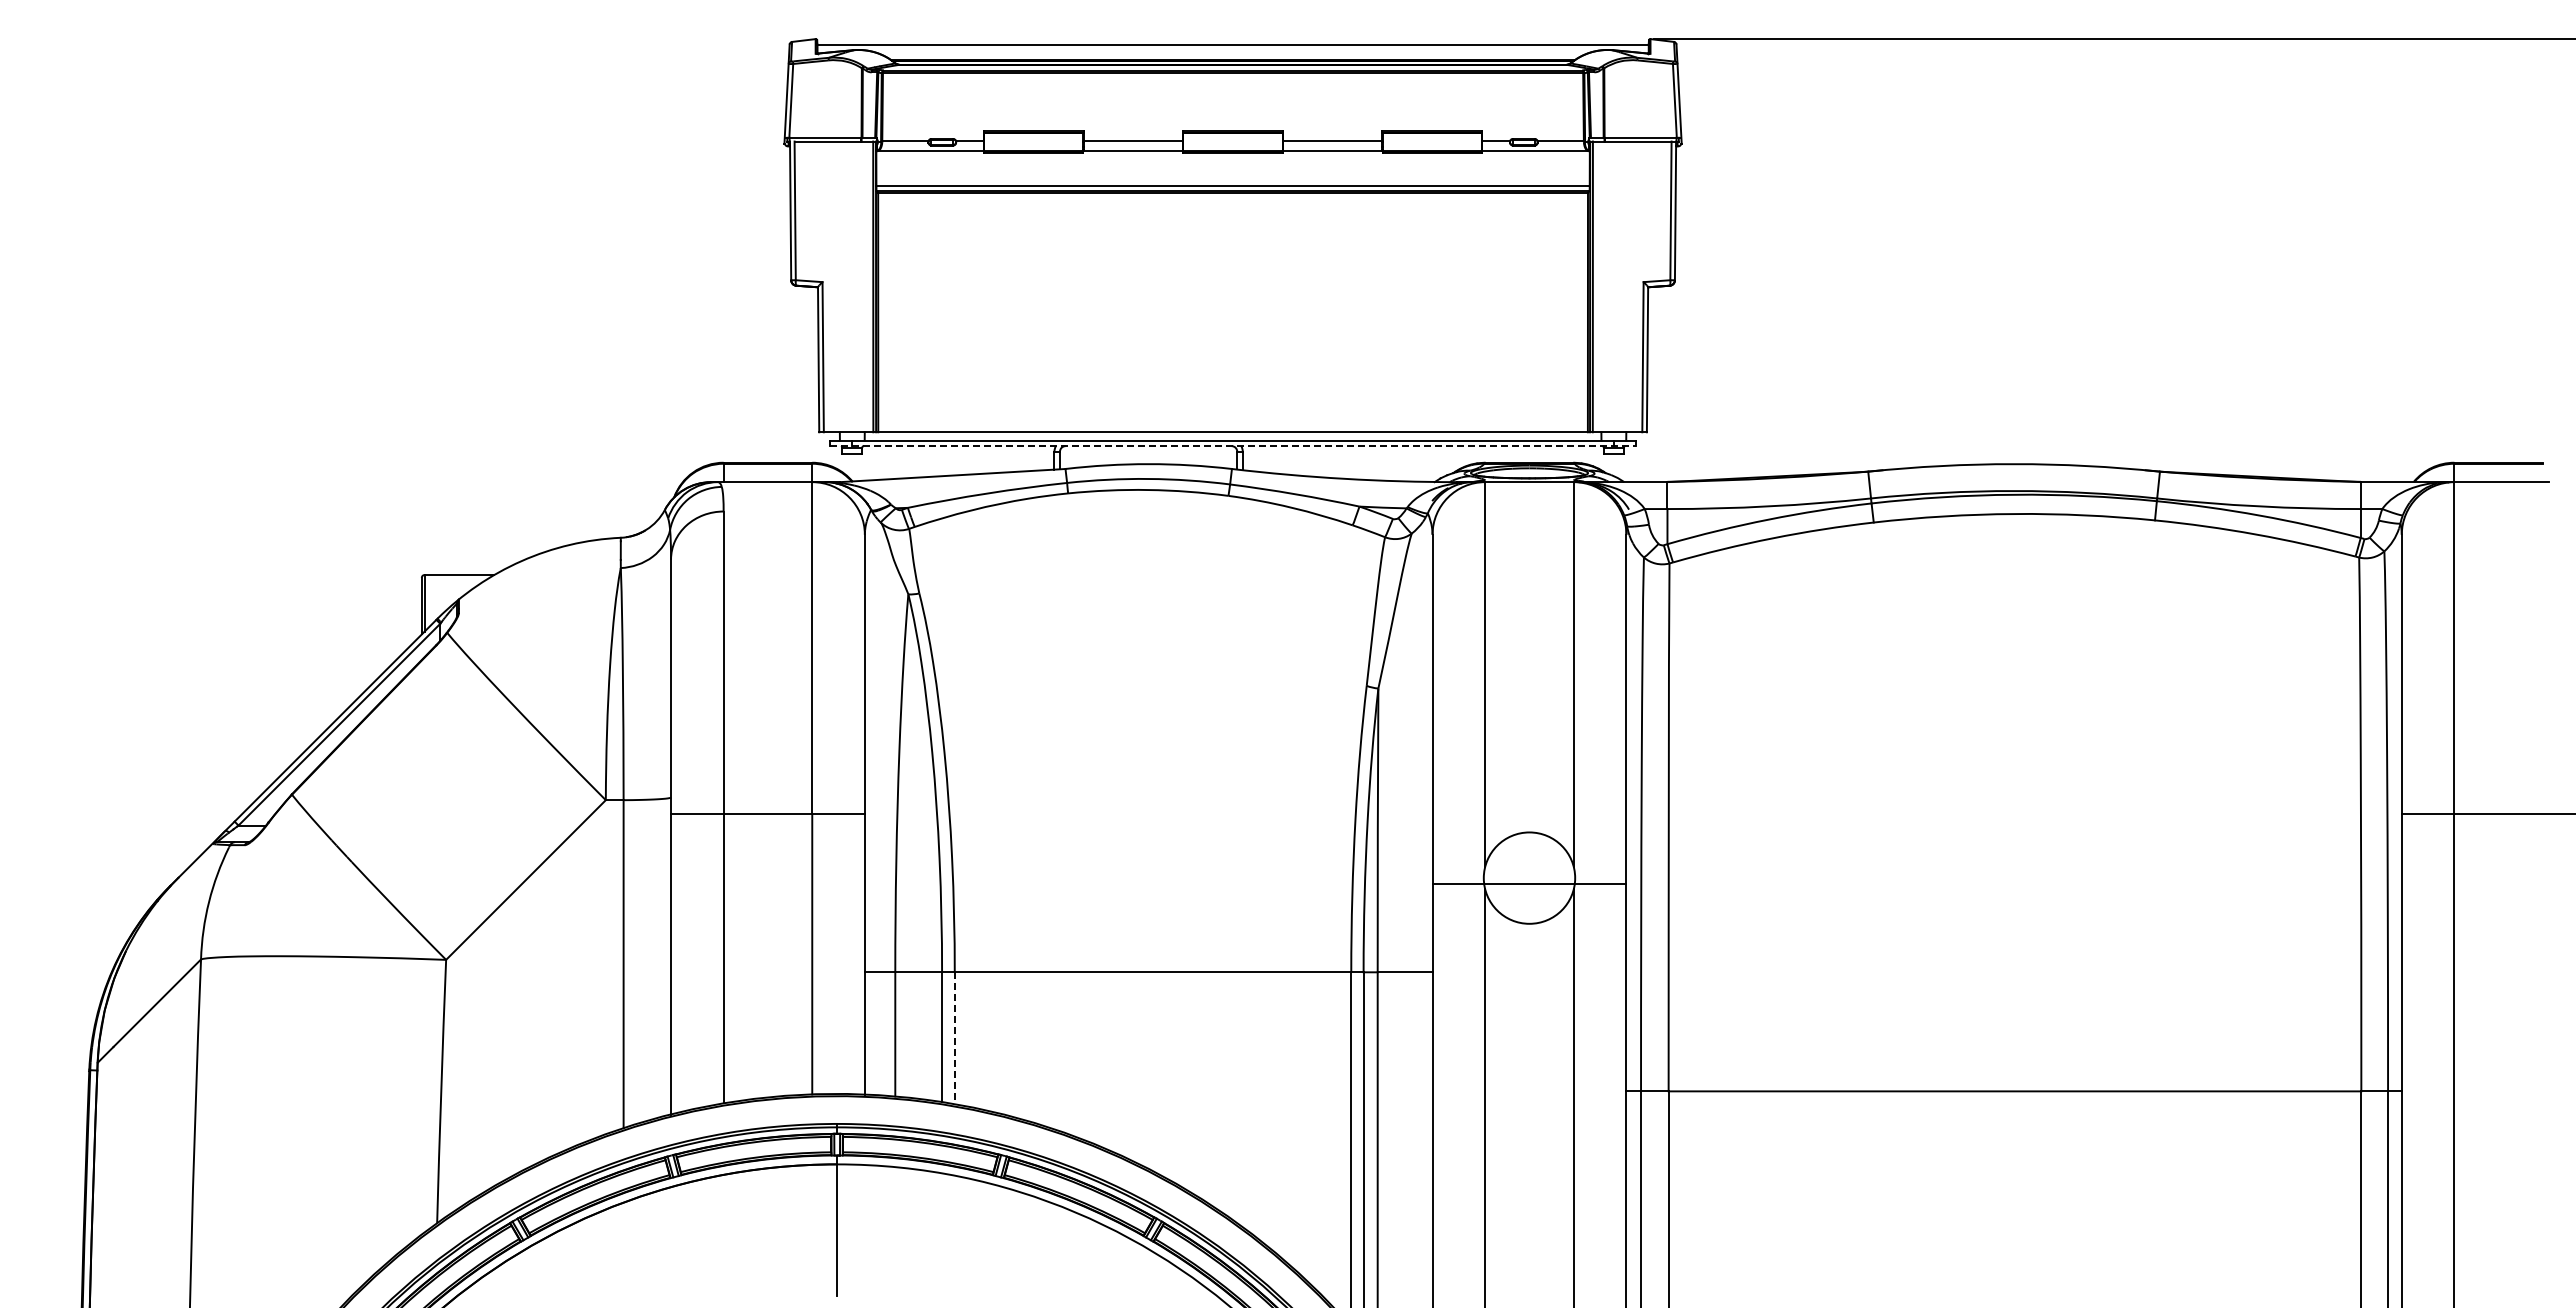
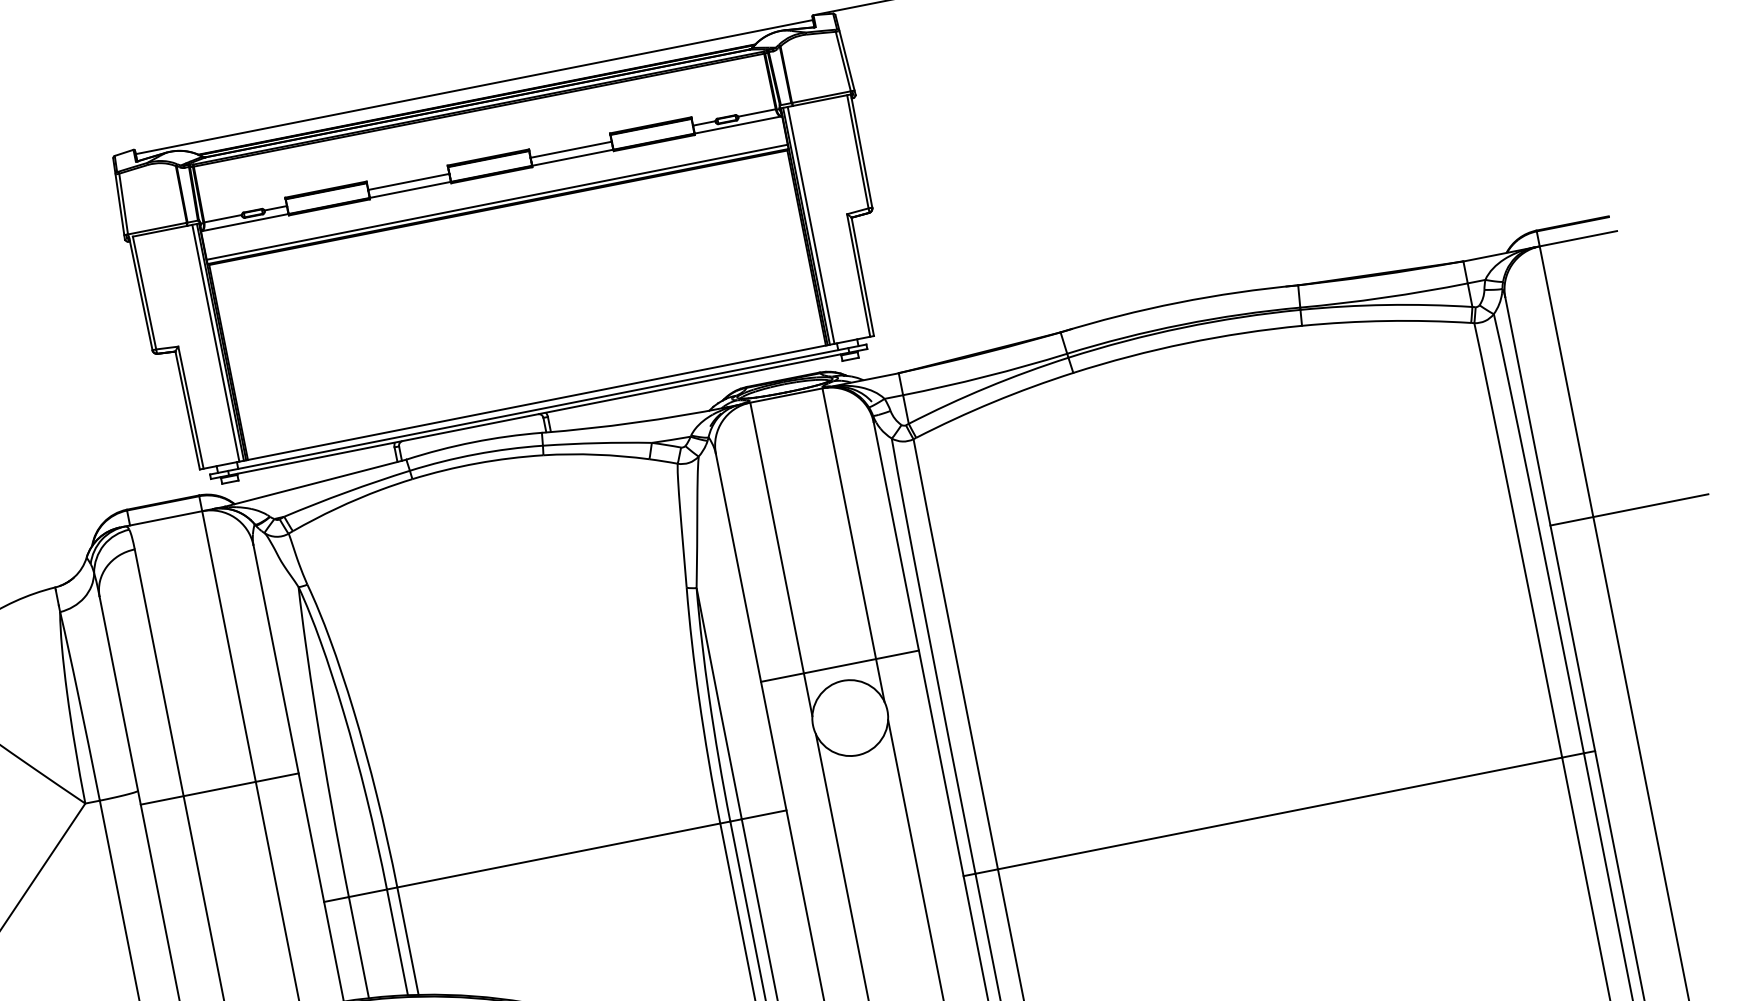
line: (867, 286) -> (215, 342), added
line: (1598, 286) -> (811, 225), added
line: (1233, 446) -> (539, 414), dashed -> solid
line: (1529, 884) -> (840, 666), moved
line: (954, 1038) -> (407, 941), dashed -> solid

